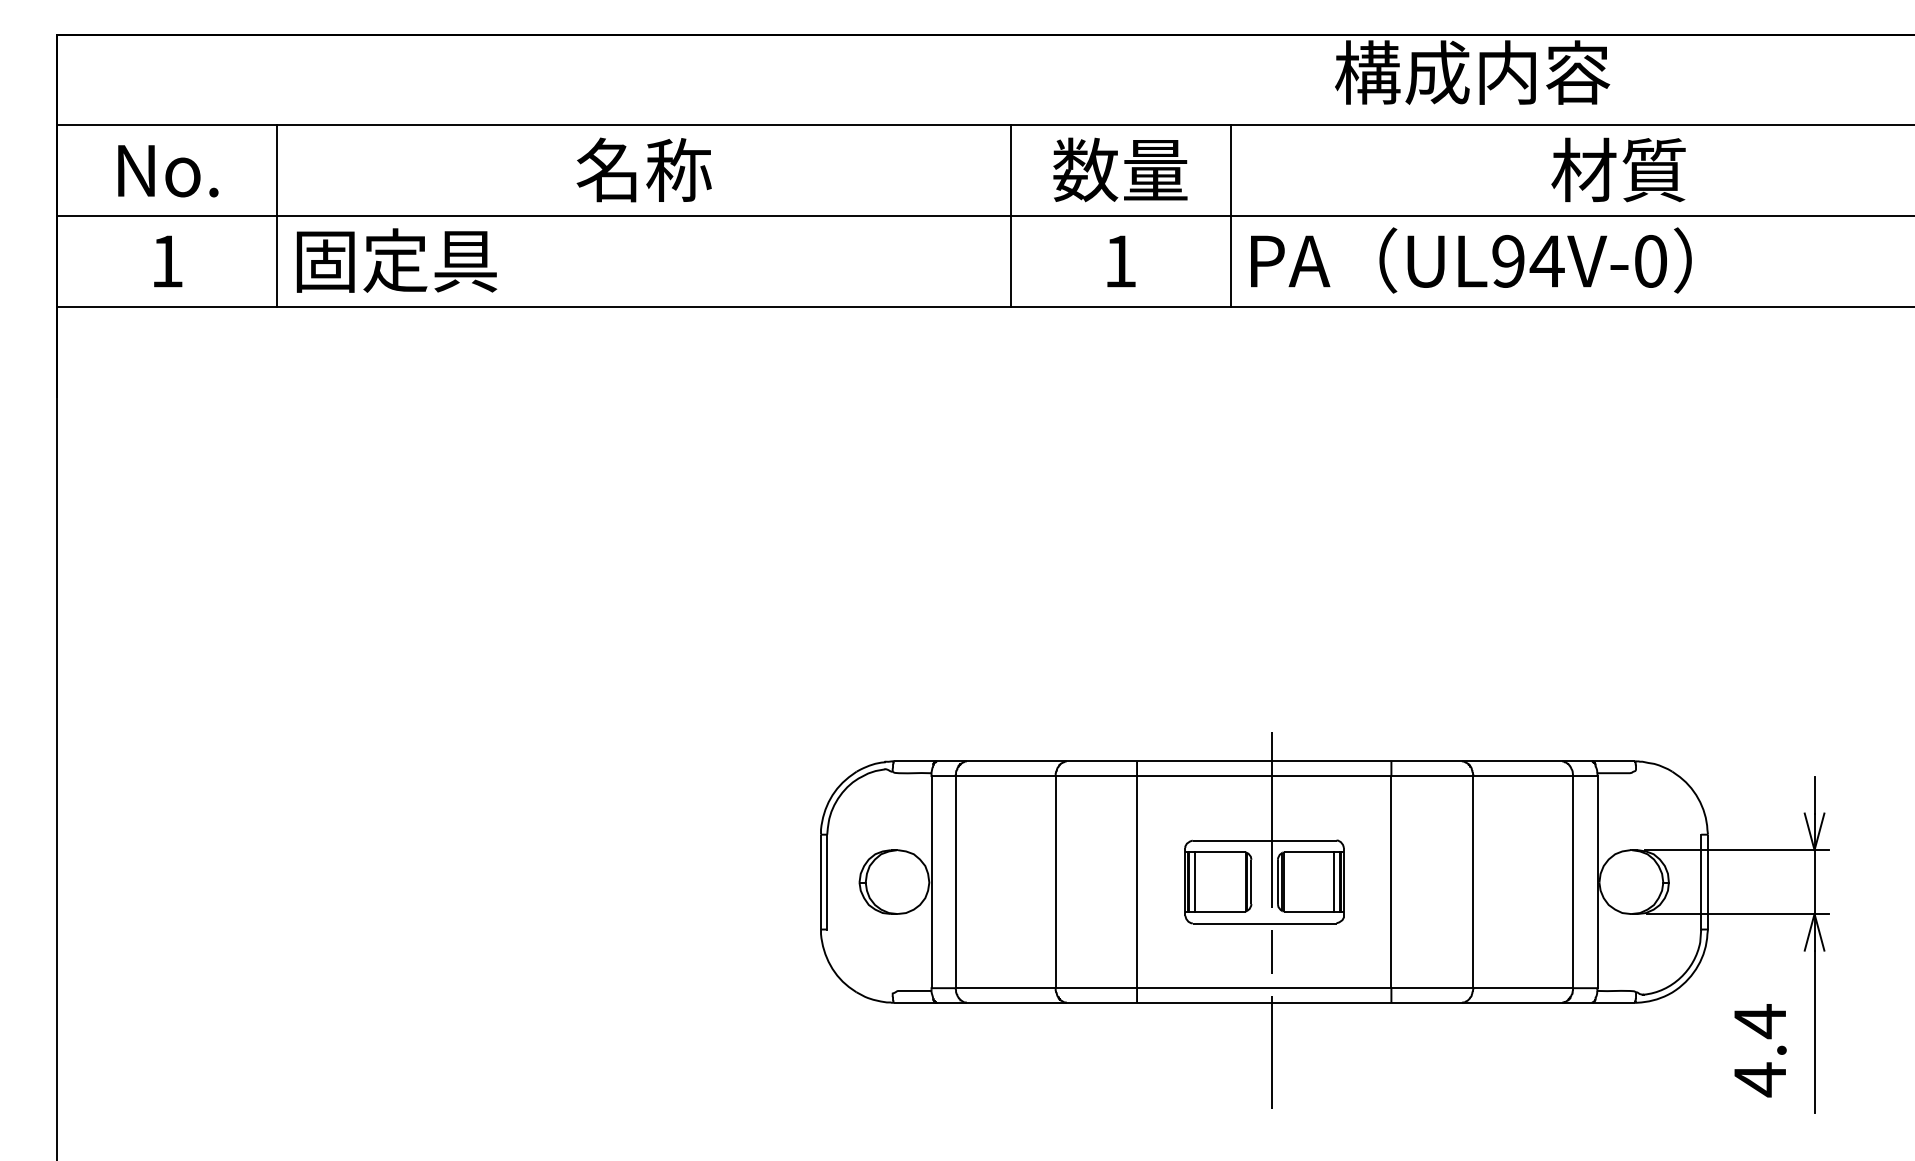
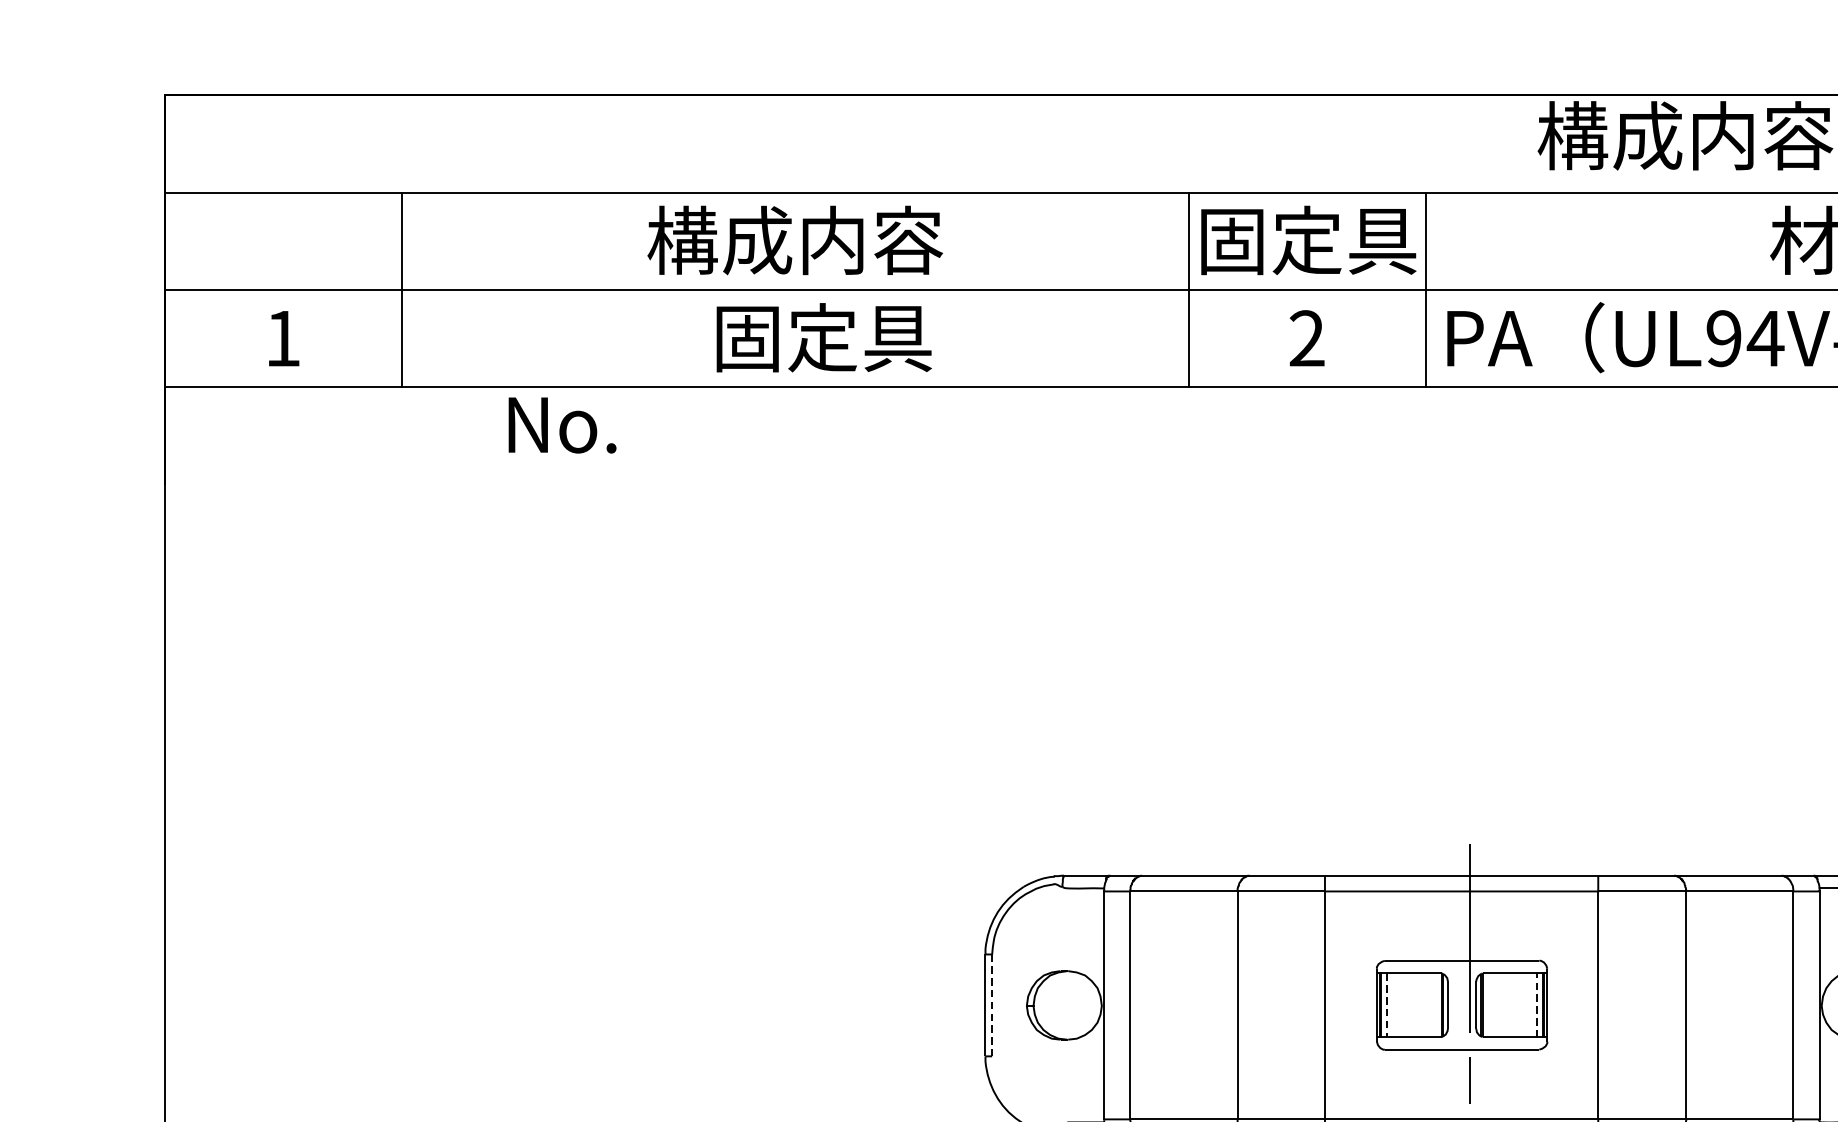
text: (643, 169) -> (794, 239), 名称 -> 構成内容
text: (1122, 169) -> (1309, 239), 数量 -> 固定具
text: (168, 171) -> (562, 425), moved
text: (396, 260) -> (823, 337), moved
text: (1120, 261) -> (1307, 338), 1 -> 2
line: (827, 882) -> (992, 1005), solid -> dashed
line: (1194, 882) -> (1386, 1005), solid -> dashed
line: (1334, 882) -> (1537, 1005), solid -> dashed

